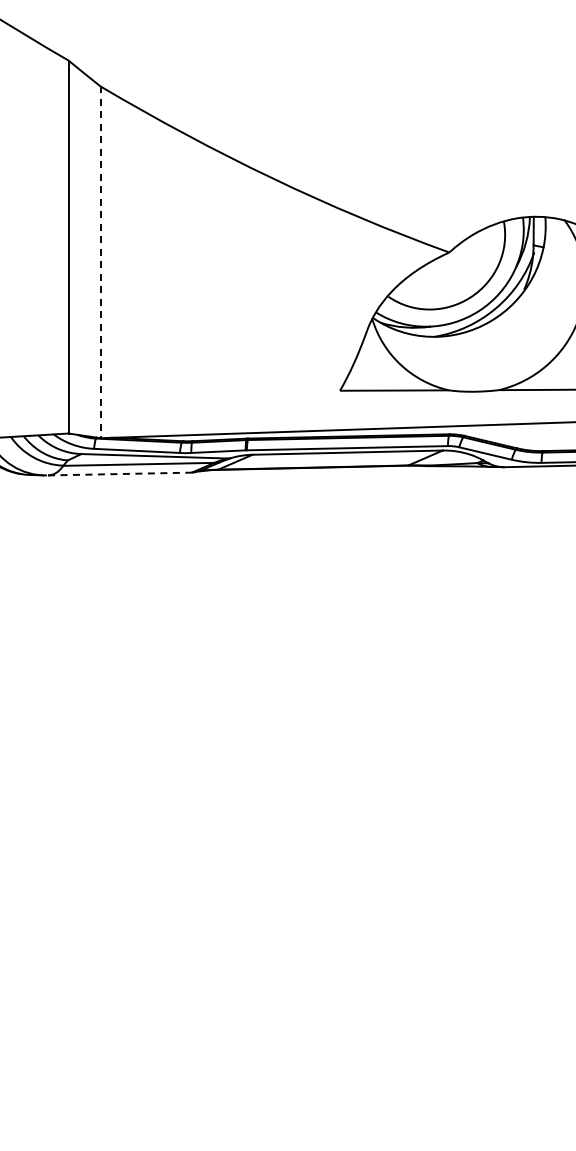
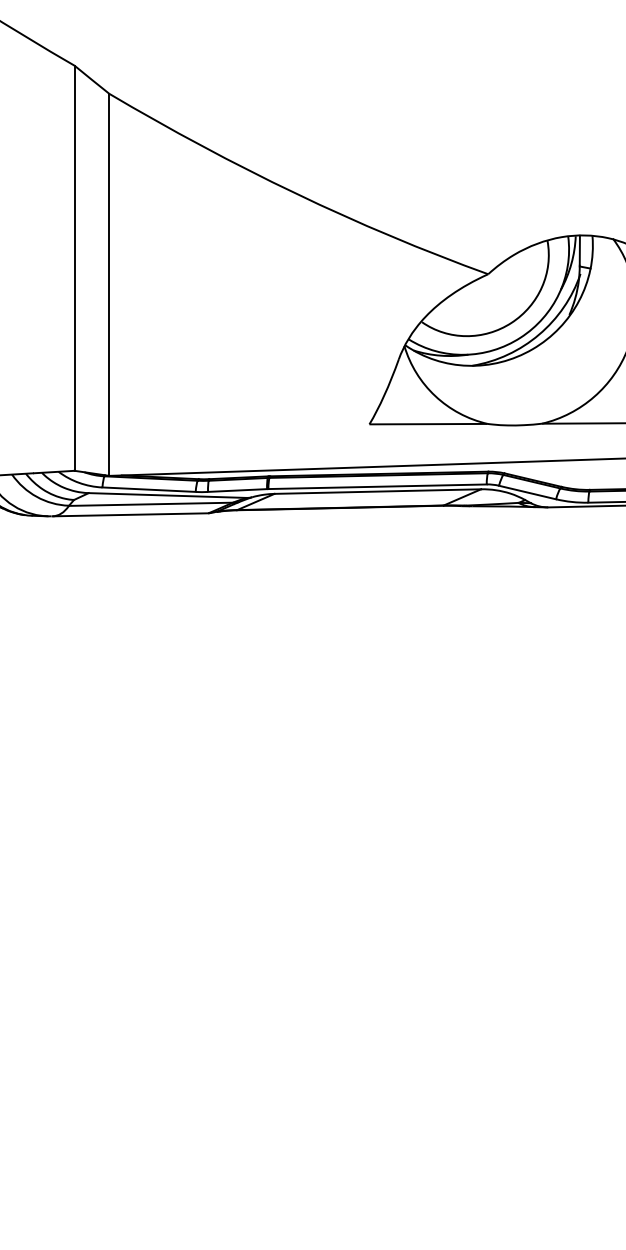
line: (100, 262) -> (109, 285), dashed -> solid
line: (119, 474) -> (130, 515), dashed -> solid

